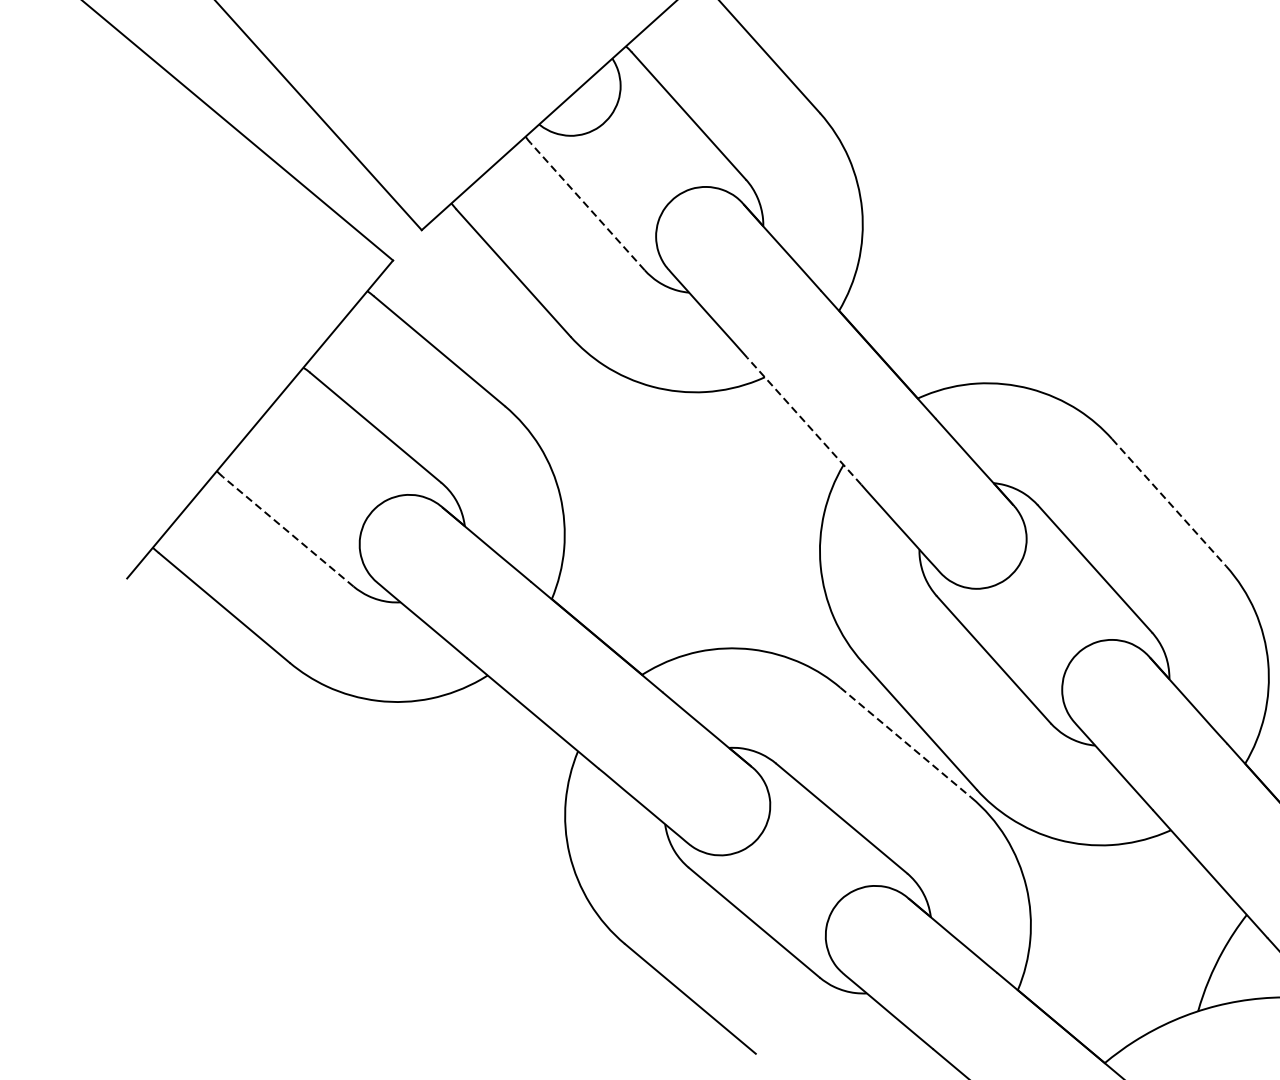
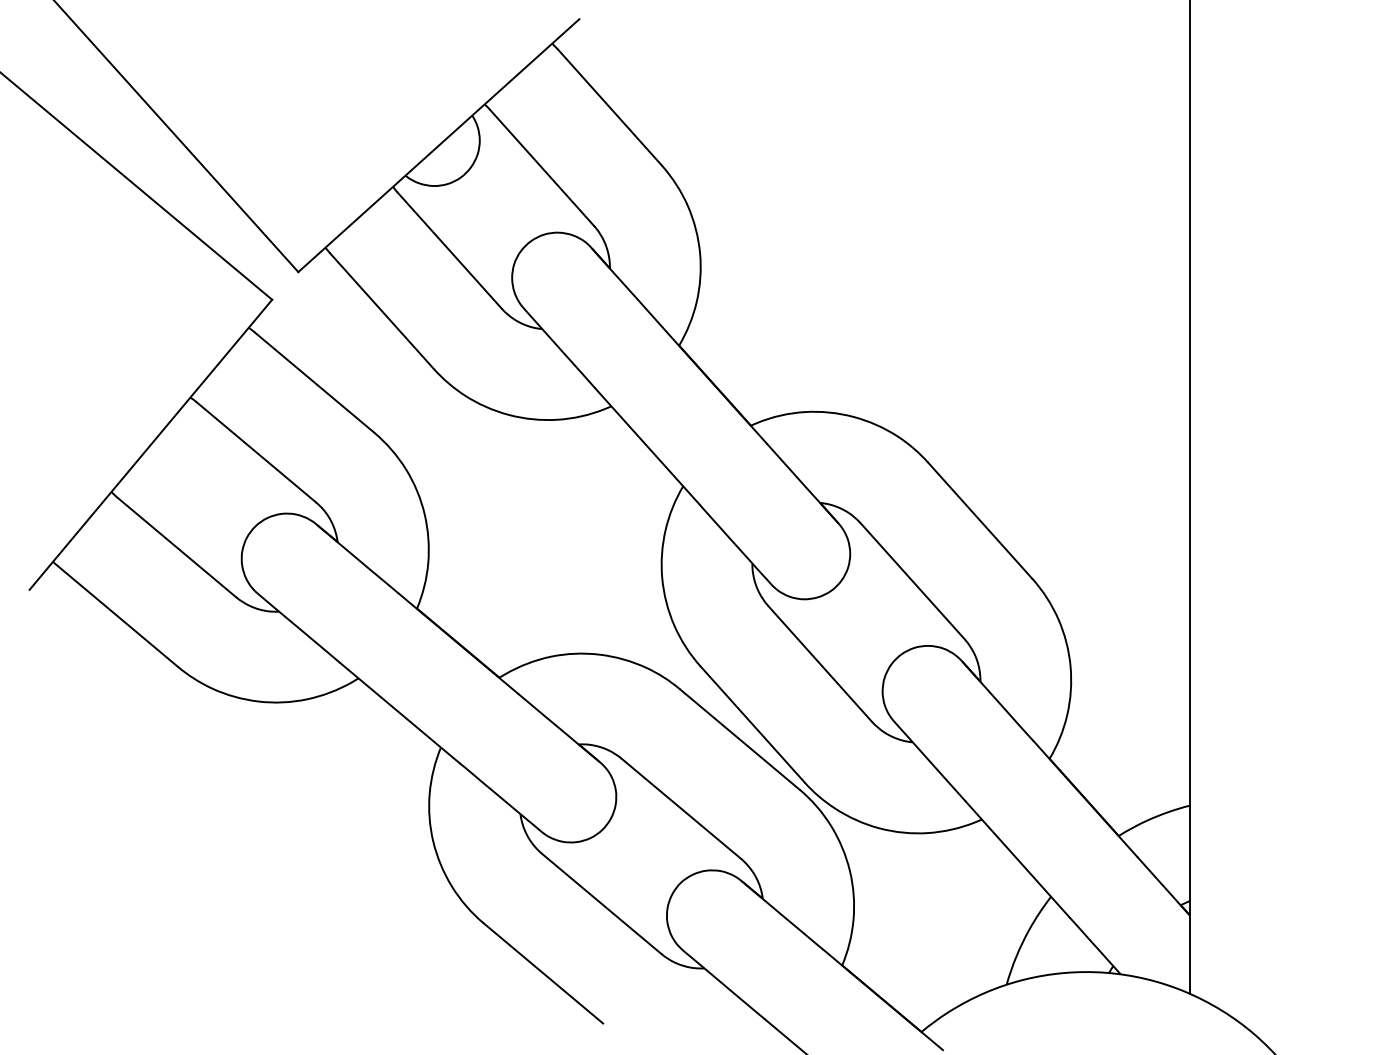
line: (587, 206) -> (449, 250), dashed -> solid
line: (804, 421) -> (647, 446), dashed -> solid
line: (1169, 502) -> (980, 520), dashed -> solid
line: (288, 532) -> (176, 547), dashed -> solid
line: (905, 742) -> (739, 739), dashed -> solid

